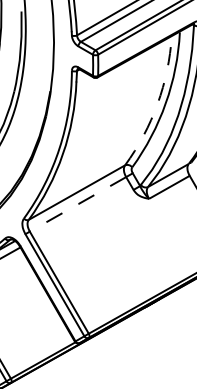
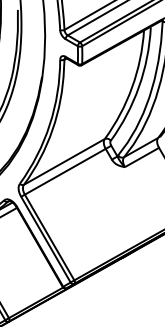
arc: (157, 103) -> (132, 87), dashed -> solid
line: (77, 204) -> (64, 171), dashed -> solid

